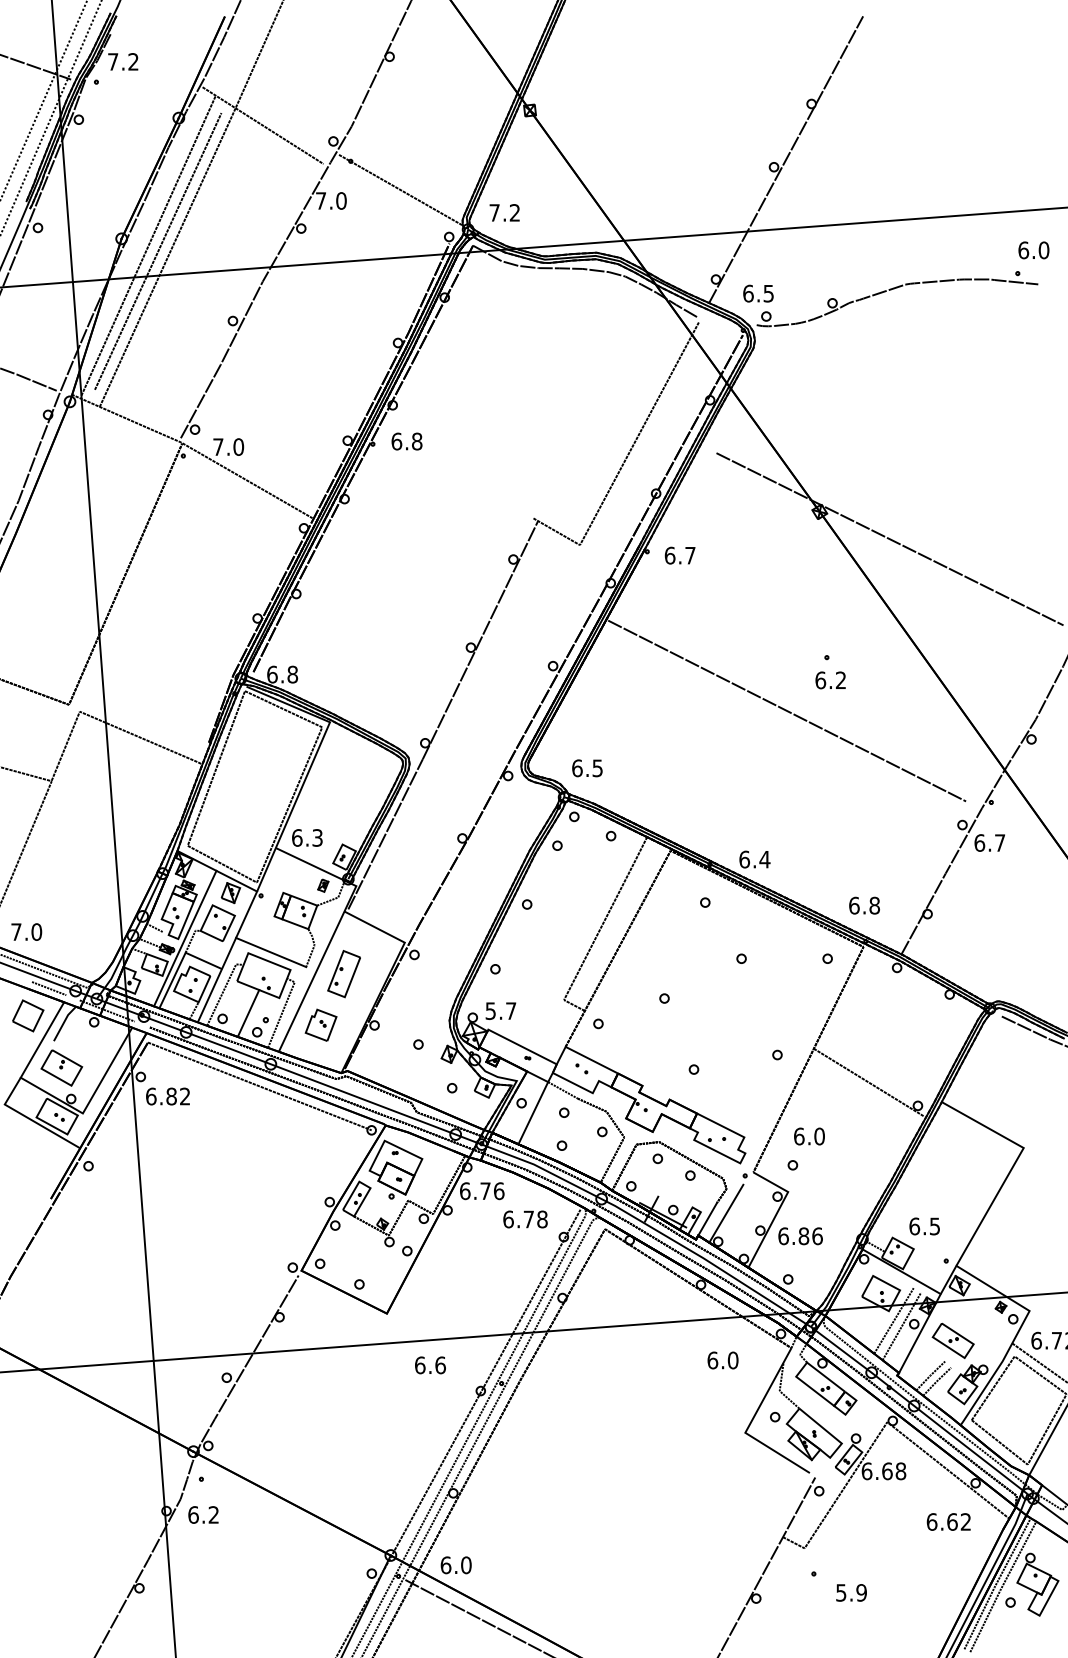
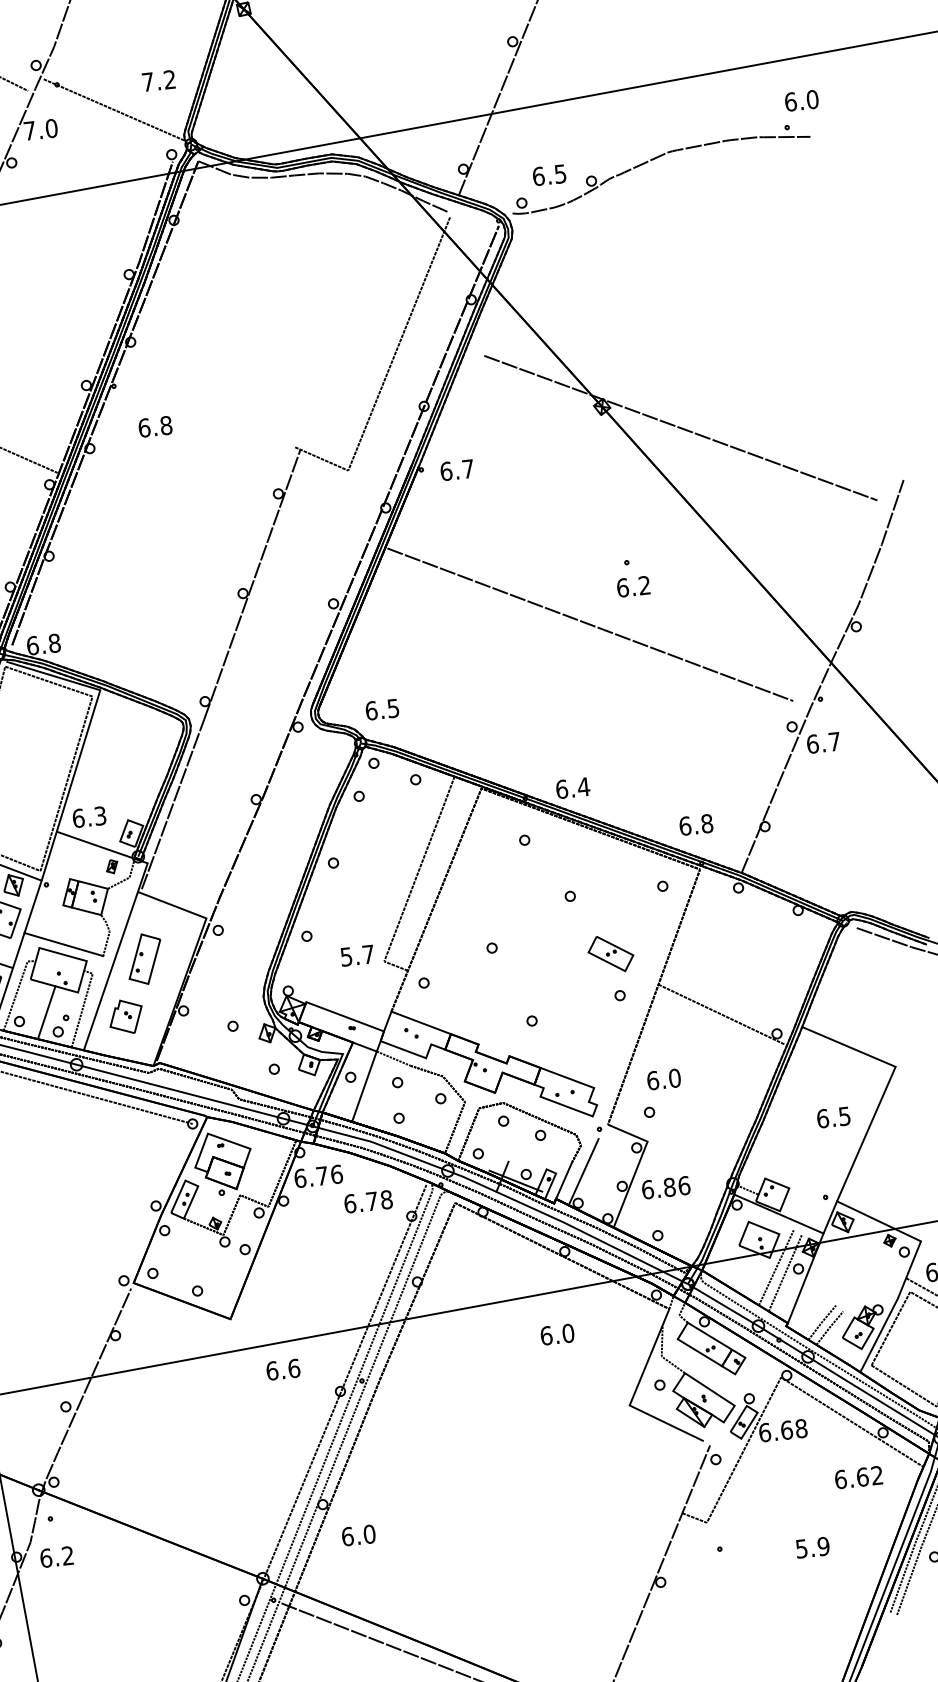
text: (504, 212) -> (158, 80), moved
text: (758, 293) -> (549, 175), moved
text: (406, 441) -> (154, 426), moved
text: (500, 1010) -> (356, 955), moved
text: (924, 1226) -> (833, 1117), moved
part: (952, 1340) -> (610, 953), moved
text: (722, 1360) -> (556, 1334), moved
text: (455, 1565) -> (357, 1535), moved
text: (851, 1592) -> (812, 1547), moved

